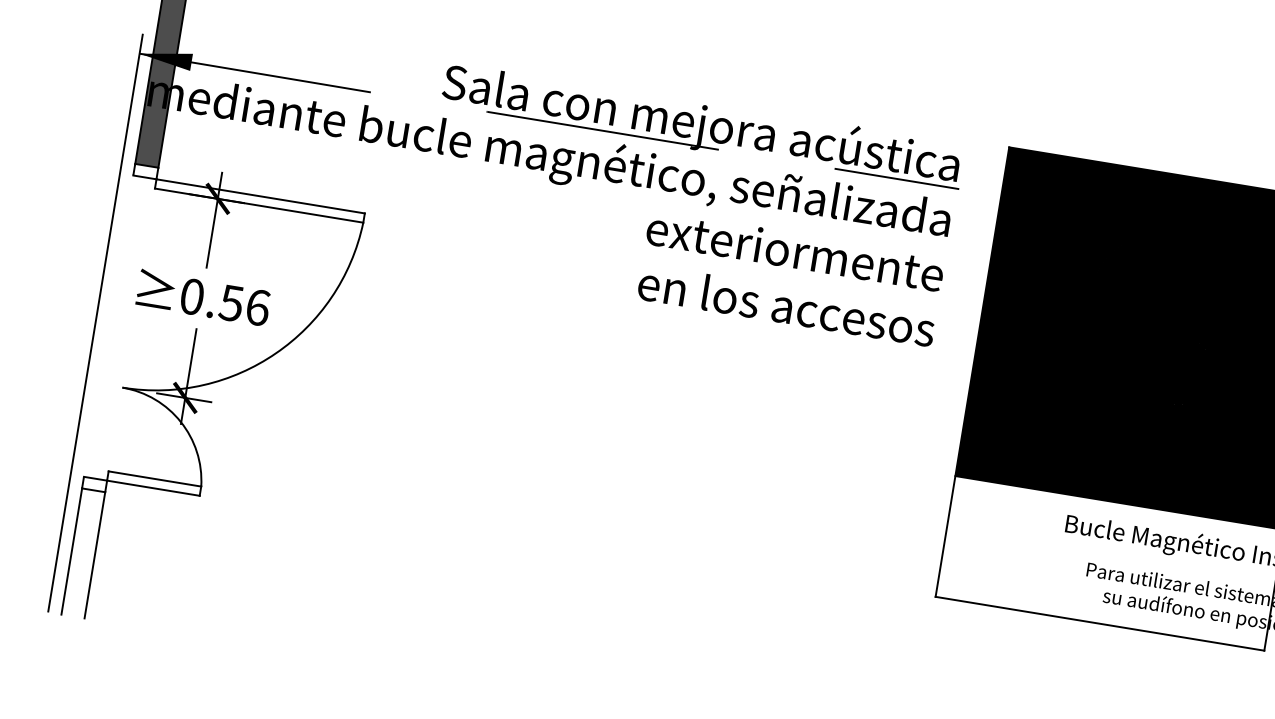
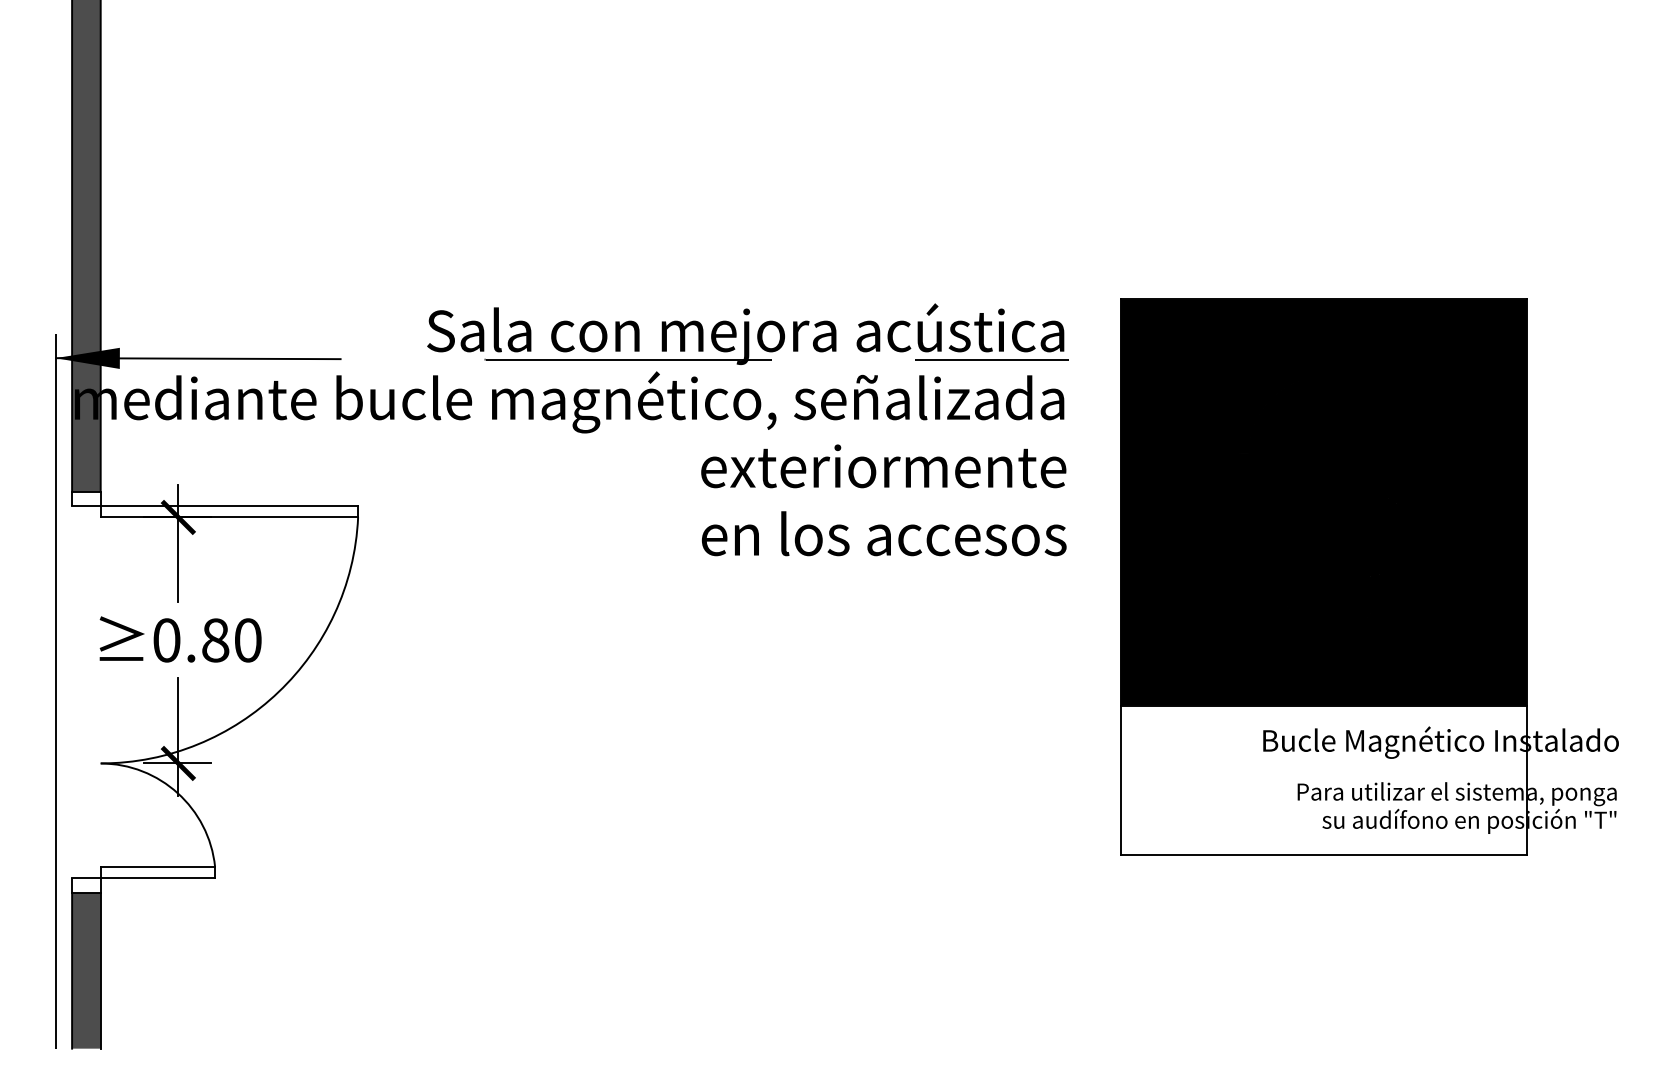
text: (244, 305) -> (231, 640), 0.56 -> 0.80
fill: (83, 553) -> (86, 970), added

